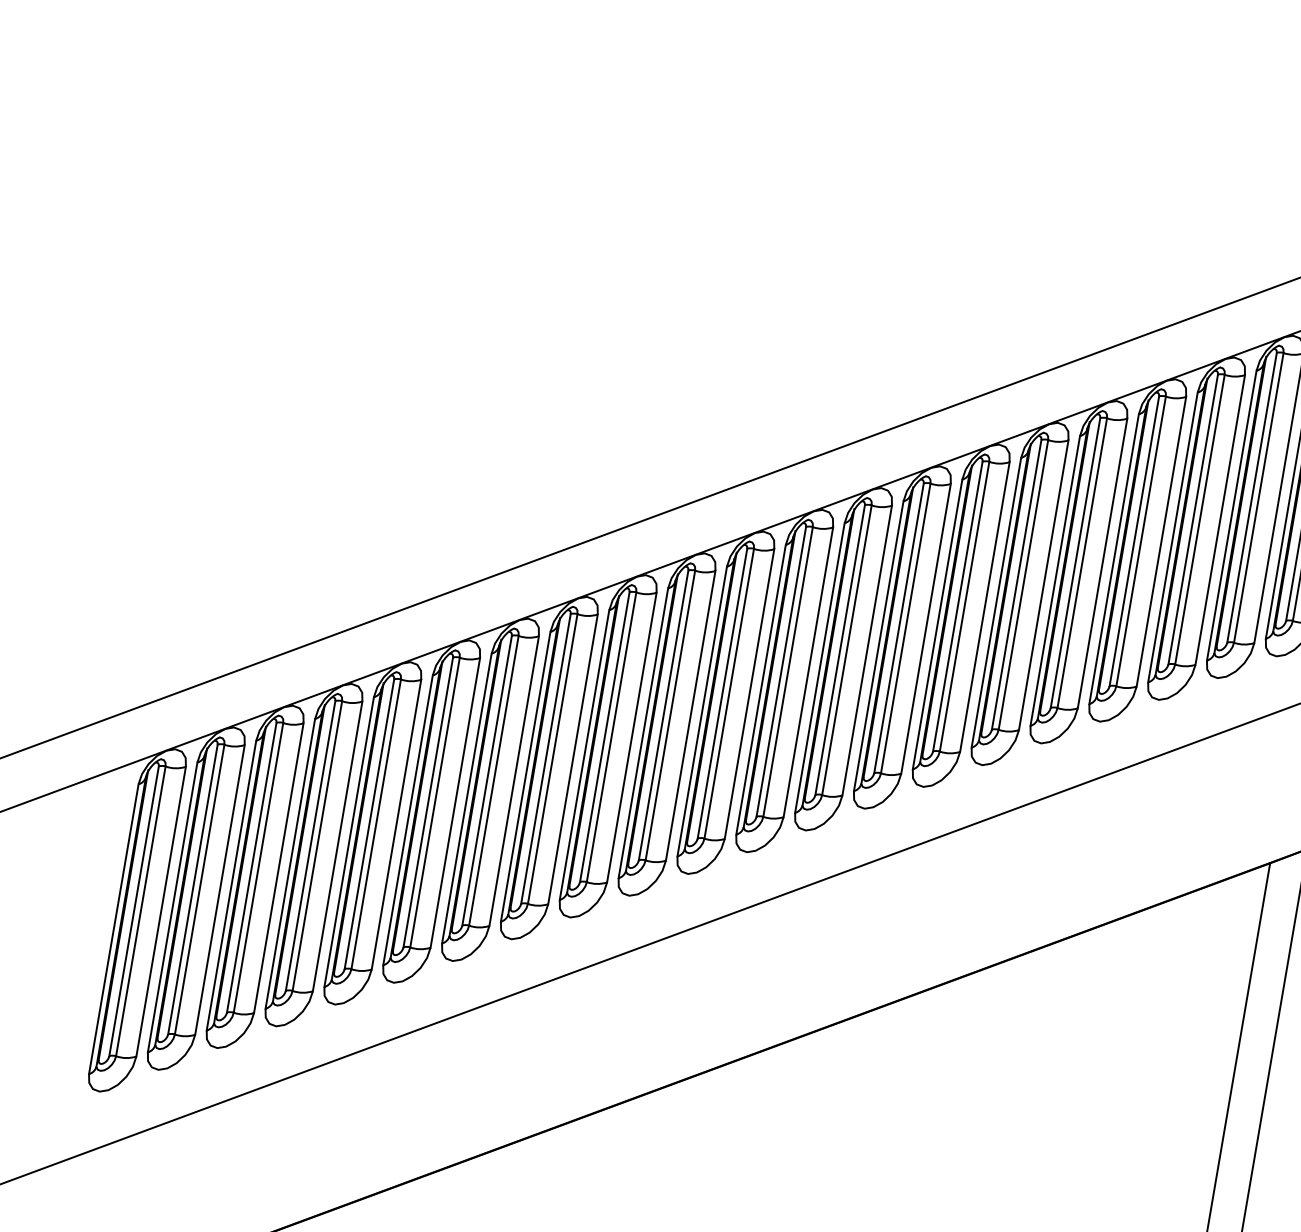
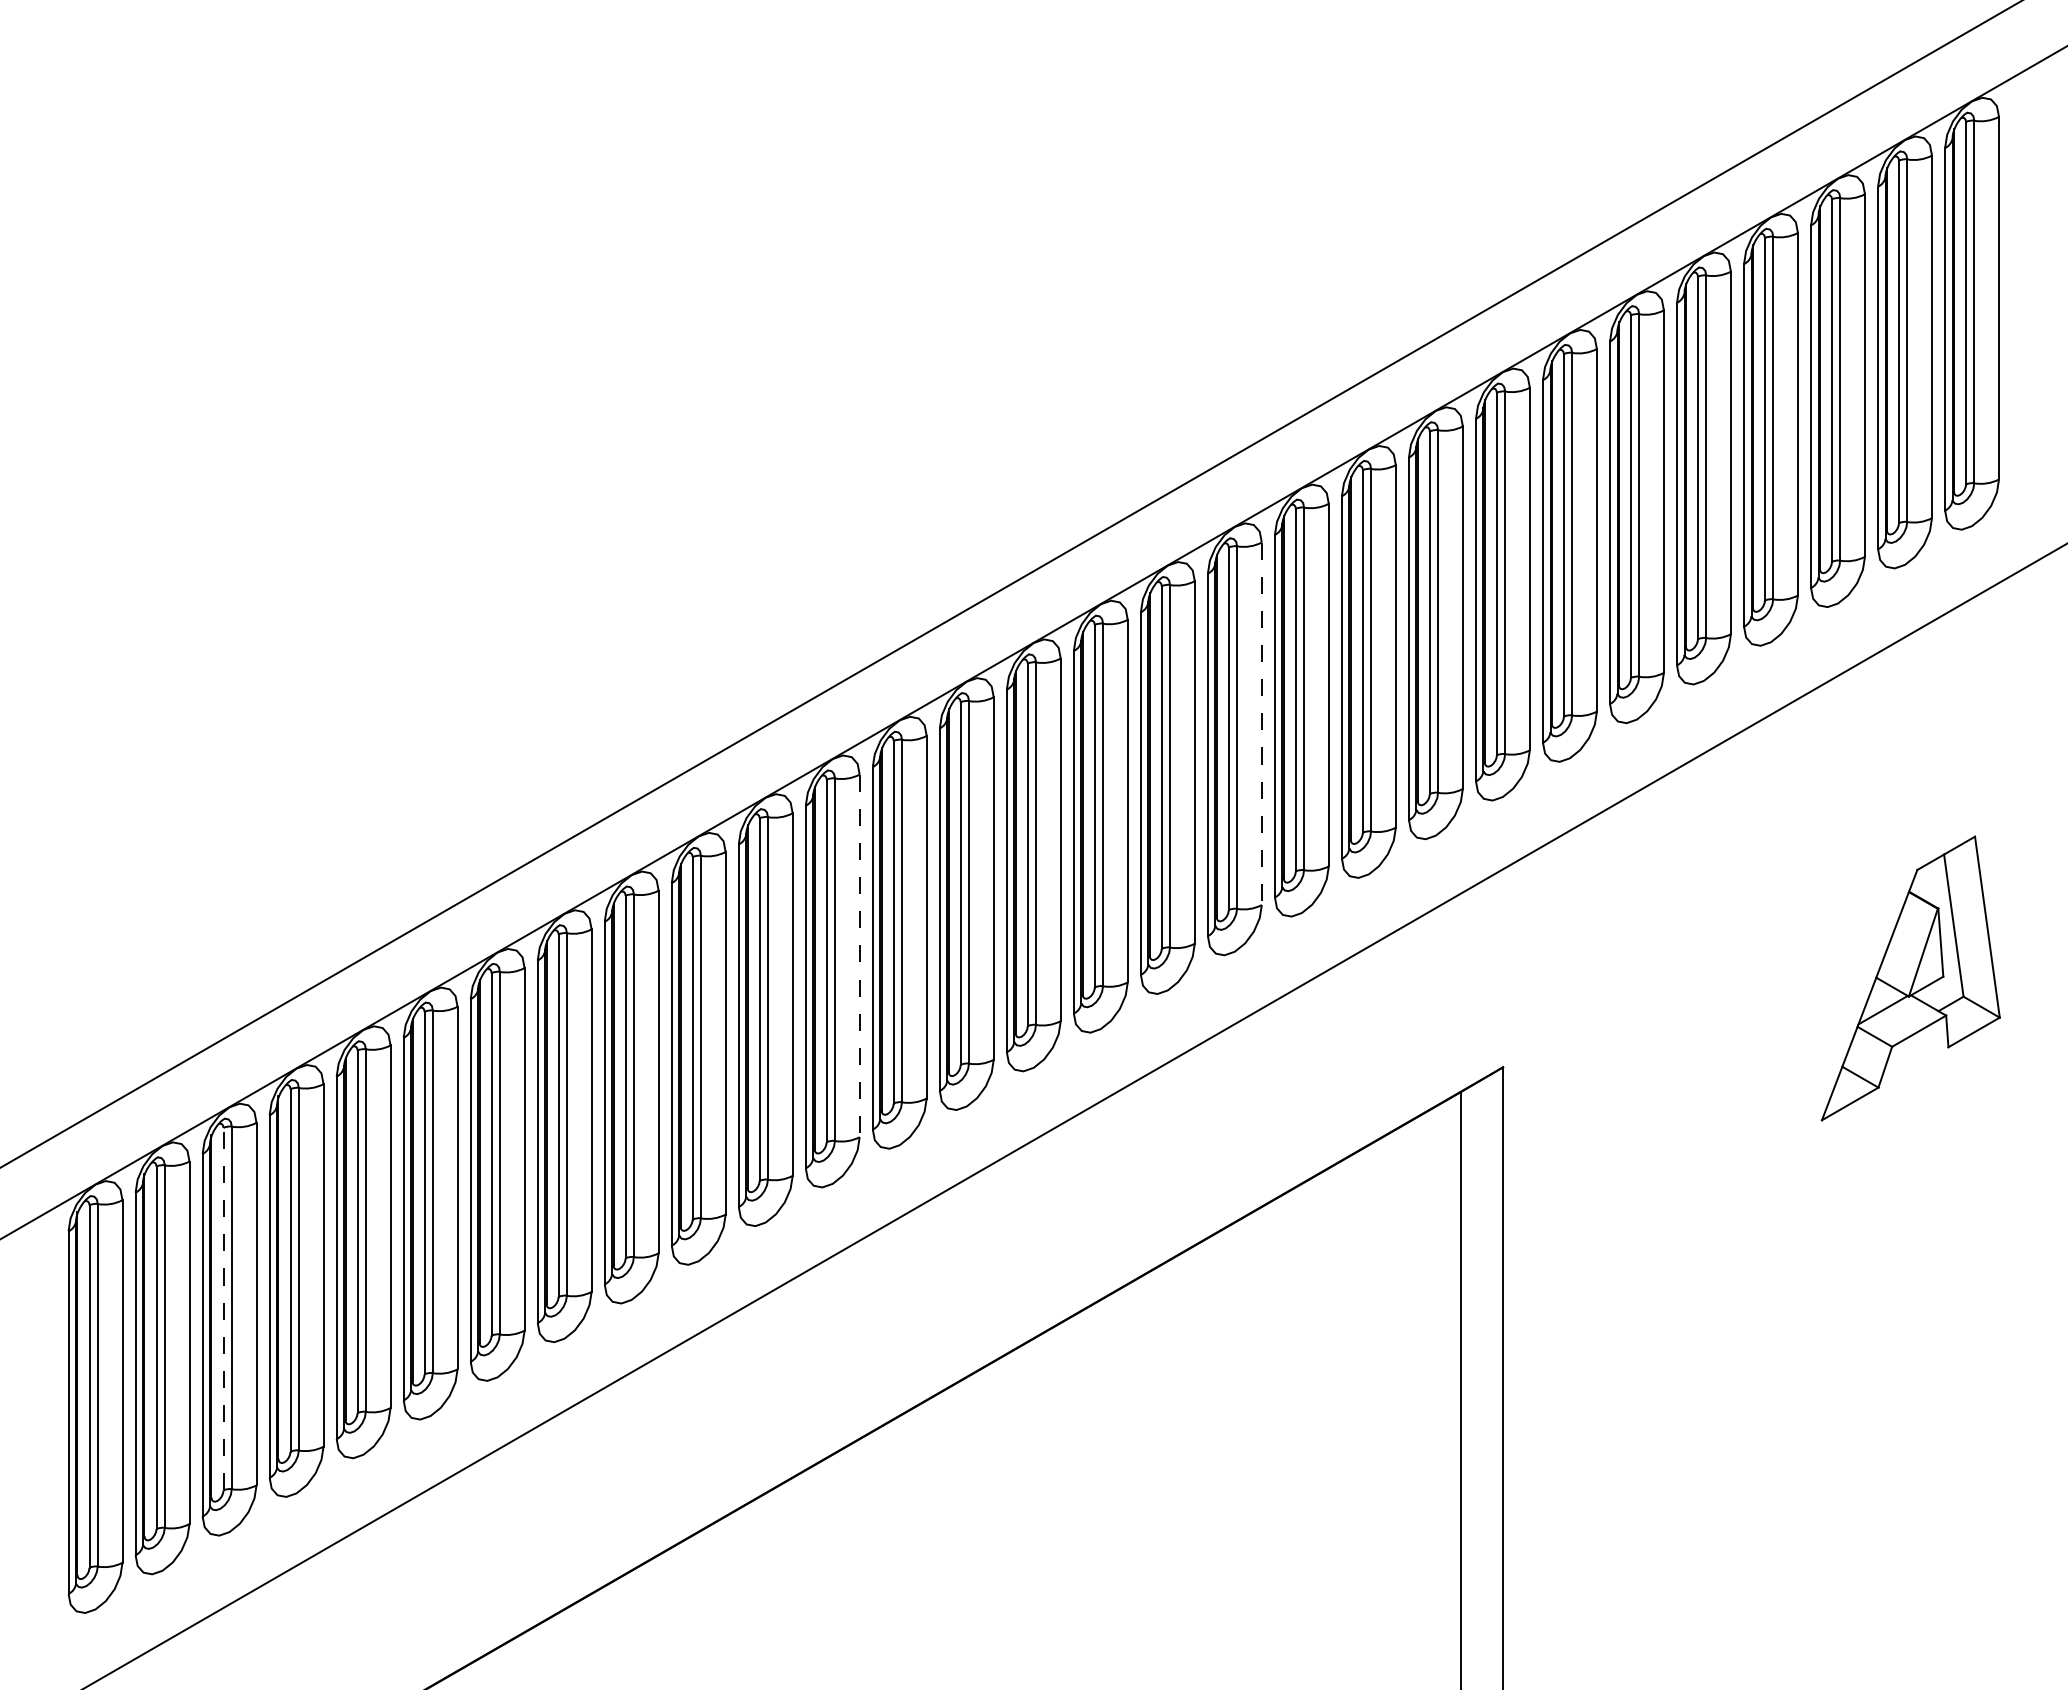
line: (1161, 542) -> (1261, 724), solid -> dashed
line: (808, 672) -> (859, 956), solid -> dashed
line: (251, 867) -> (223, 1308), solid -> dashed

